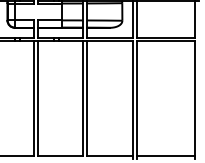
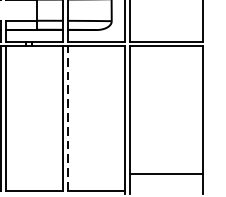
line: (87, 98) -> (68, 118), solid -> dashed
line: (165, 156) -> (165, 174), moved

